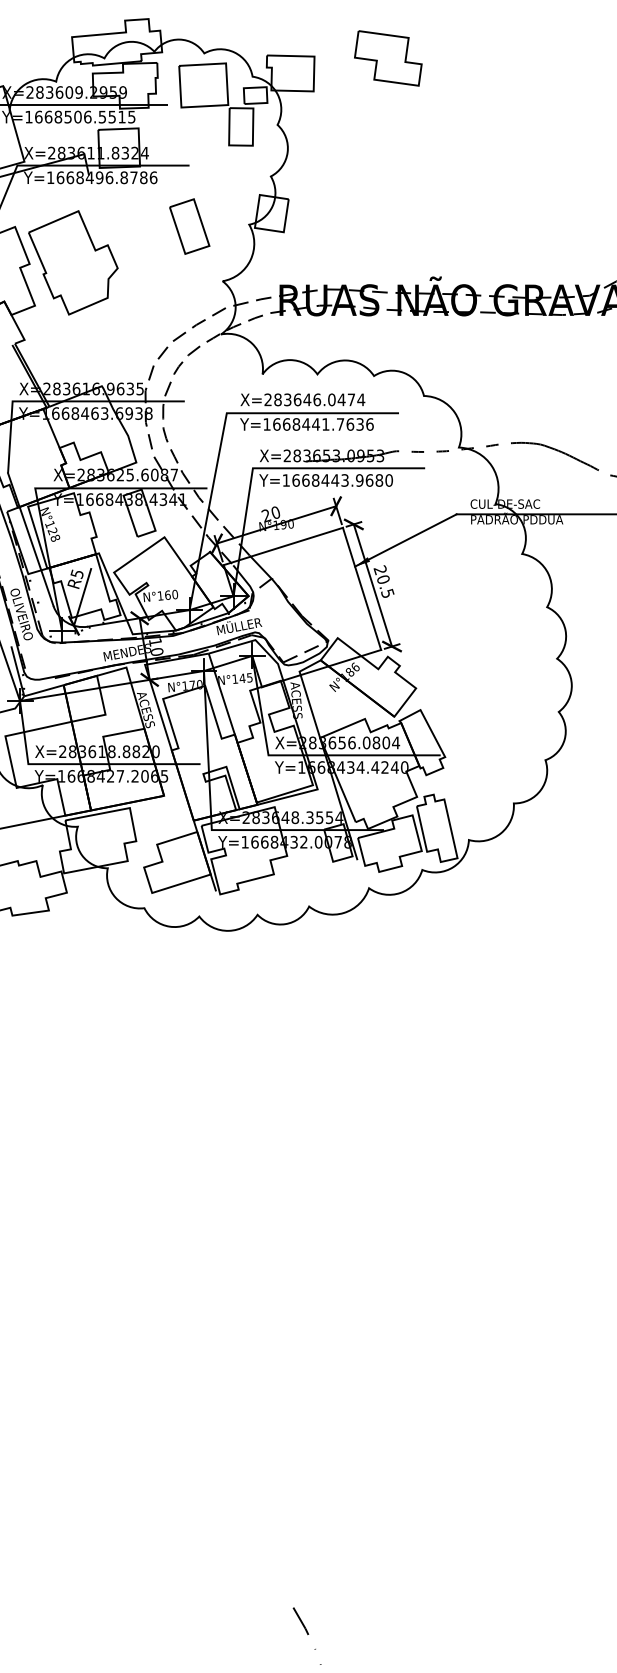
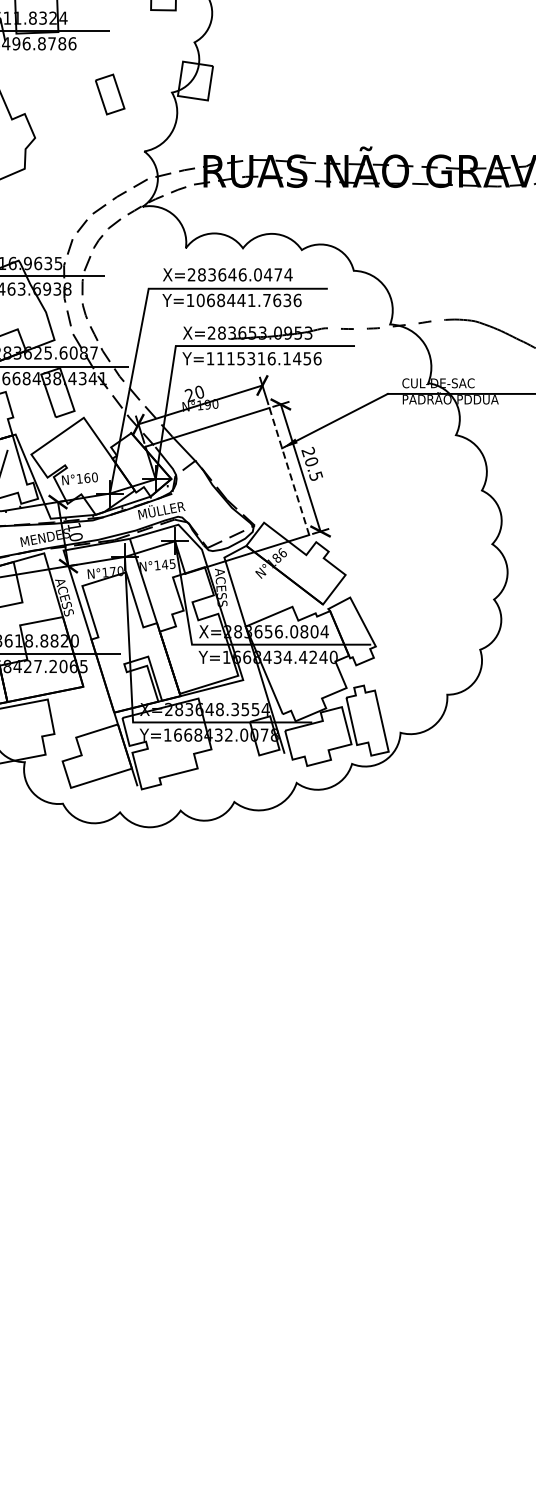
part: (189, 226) -> (109, 94), size x0.7
text: (276, 424) -> (200, 300), Y=1668441.7636 -> Y=1068441.7636
text: (342, 480) -> (269, 358), Y=1668443.9680 -> Y=1115316.1456
line: (362, 588) -> (289, 471), solid -> dashed

